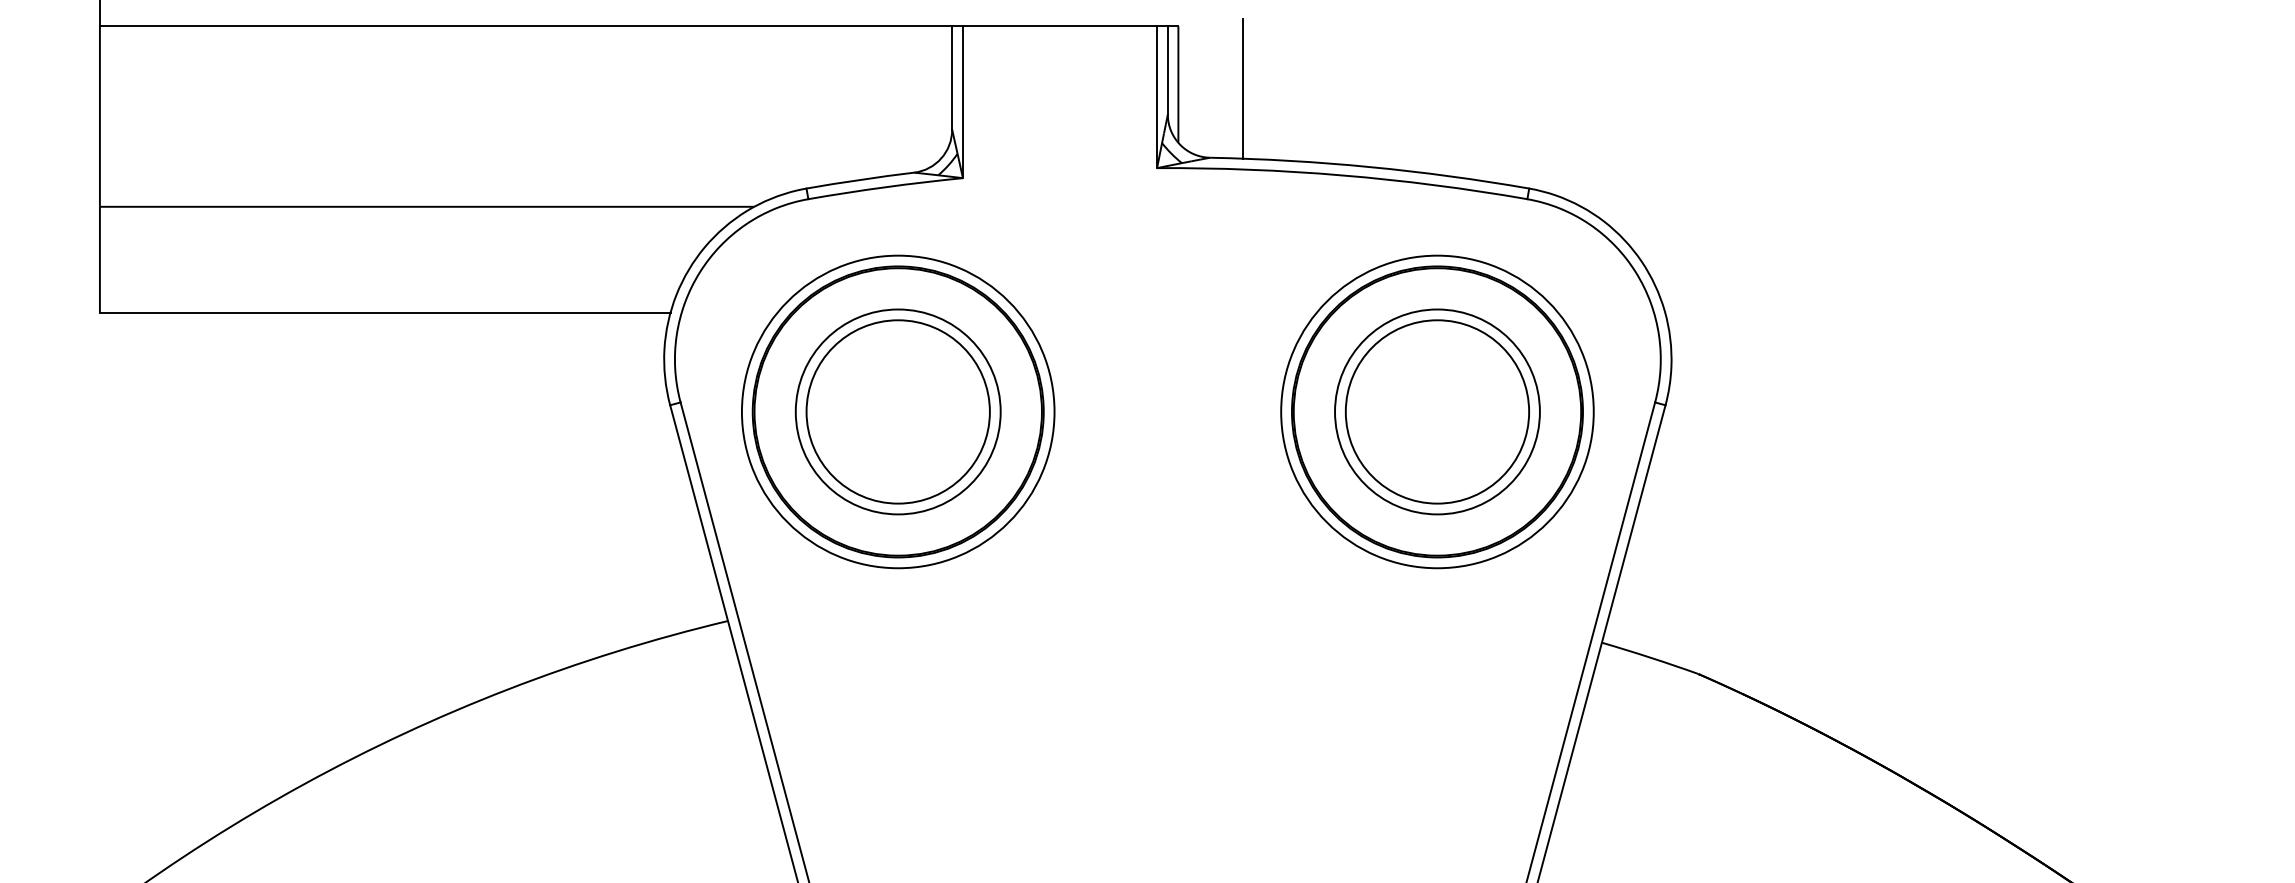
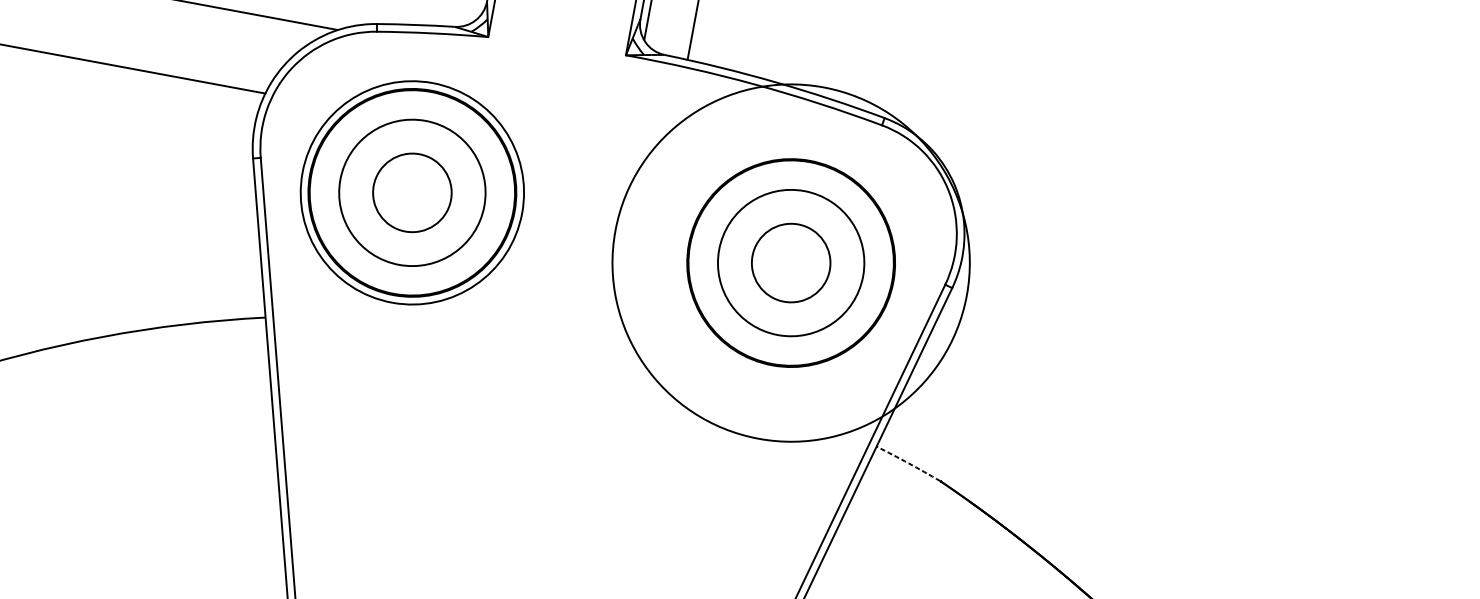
circle: (897, 411) -> (411, 192), size x0.6
circle: (1437, 411) -> (791, 262), size x0.6
circle: (1437, 411) -> (791, 262), size x1.6
arc: (1650, 657) -> (908, 463), solid -> dashed

